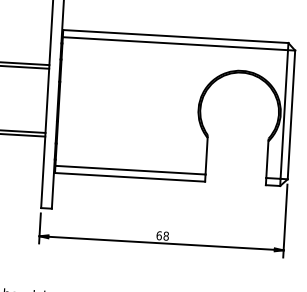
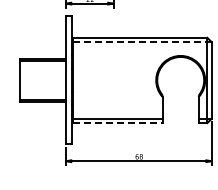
line: (175, 44) -> (140, 42), solid -> dashed
line: (129, 178) -> (117, 123), solid -> dashed

